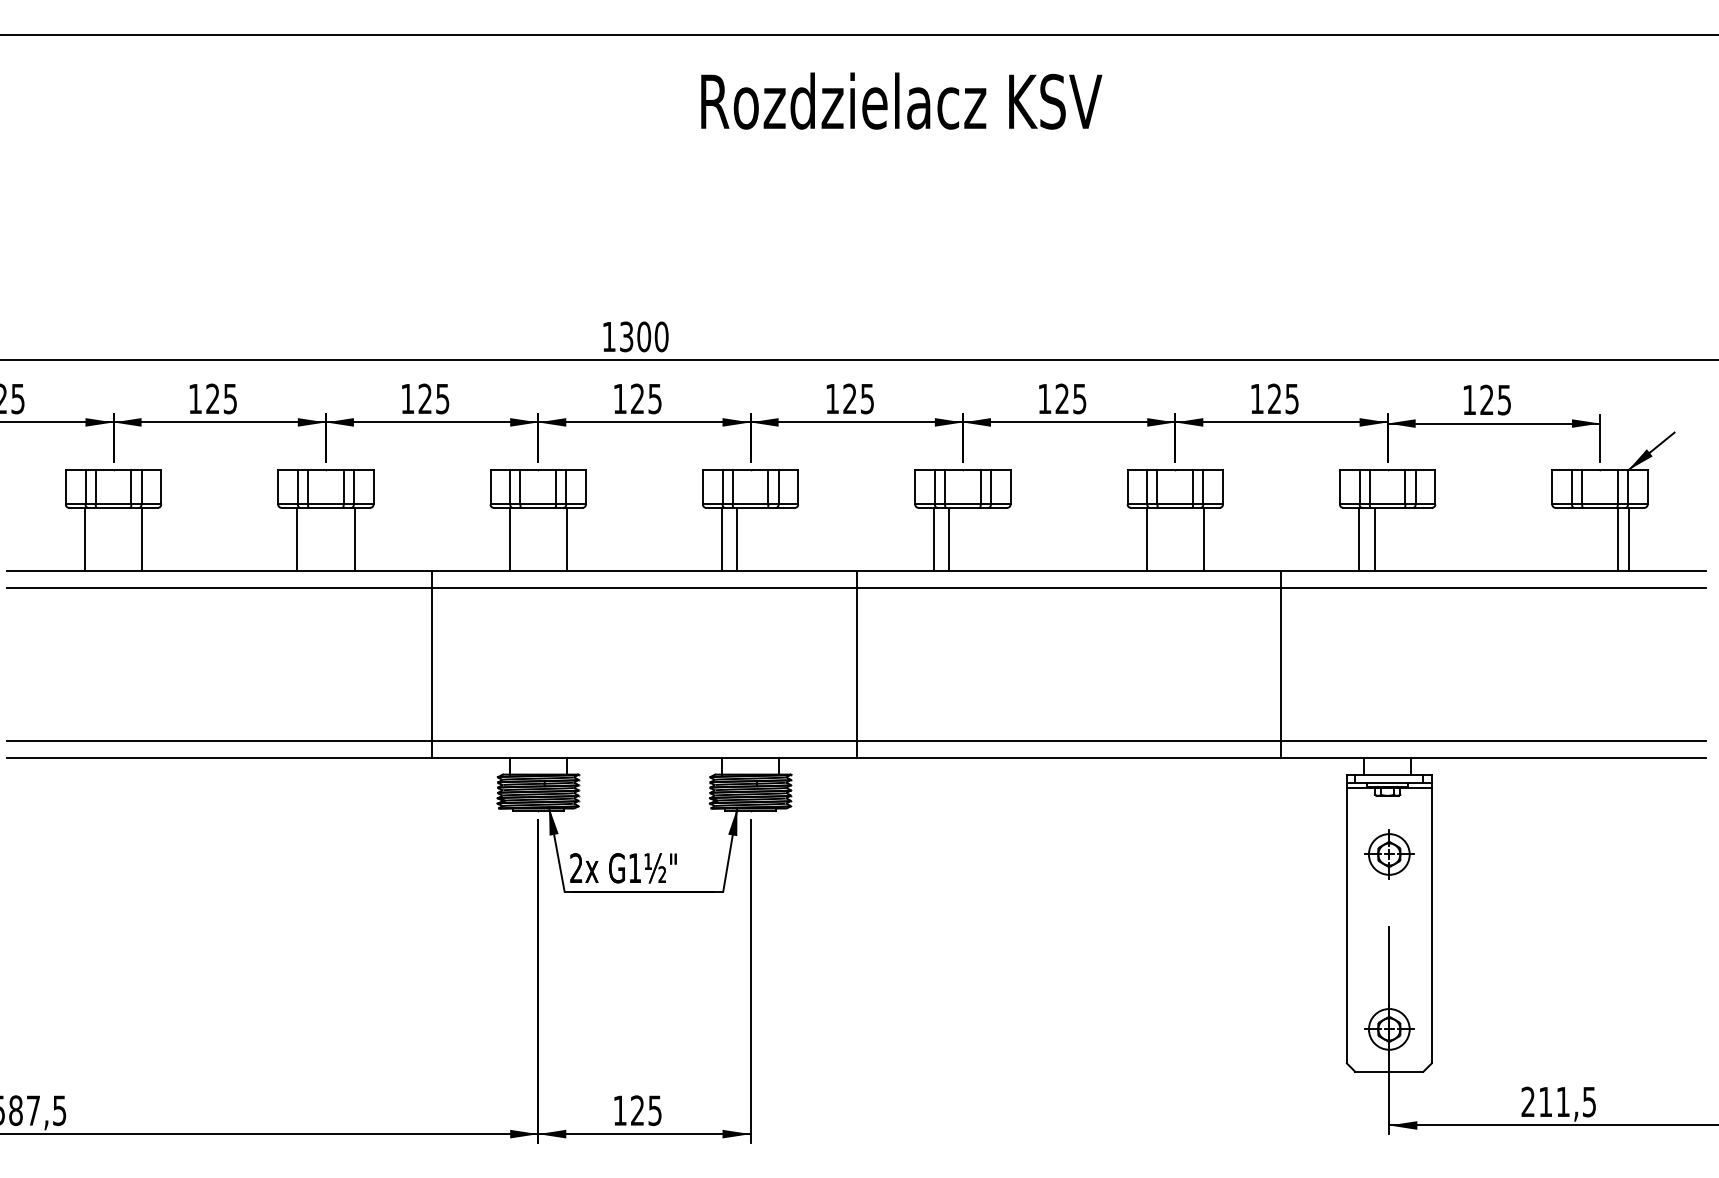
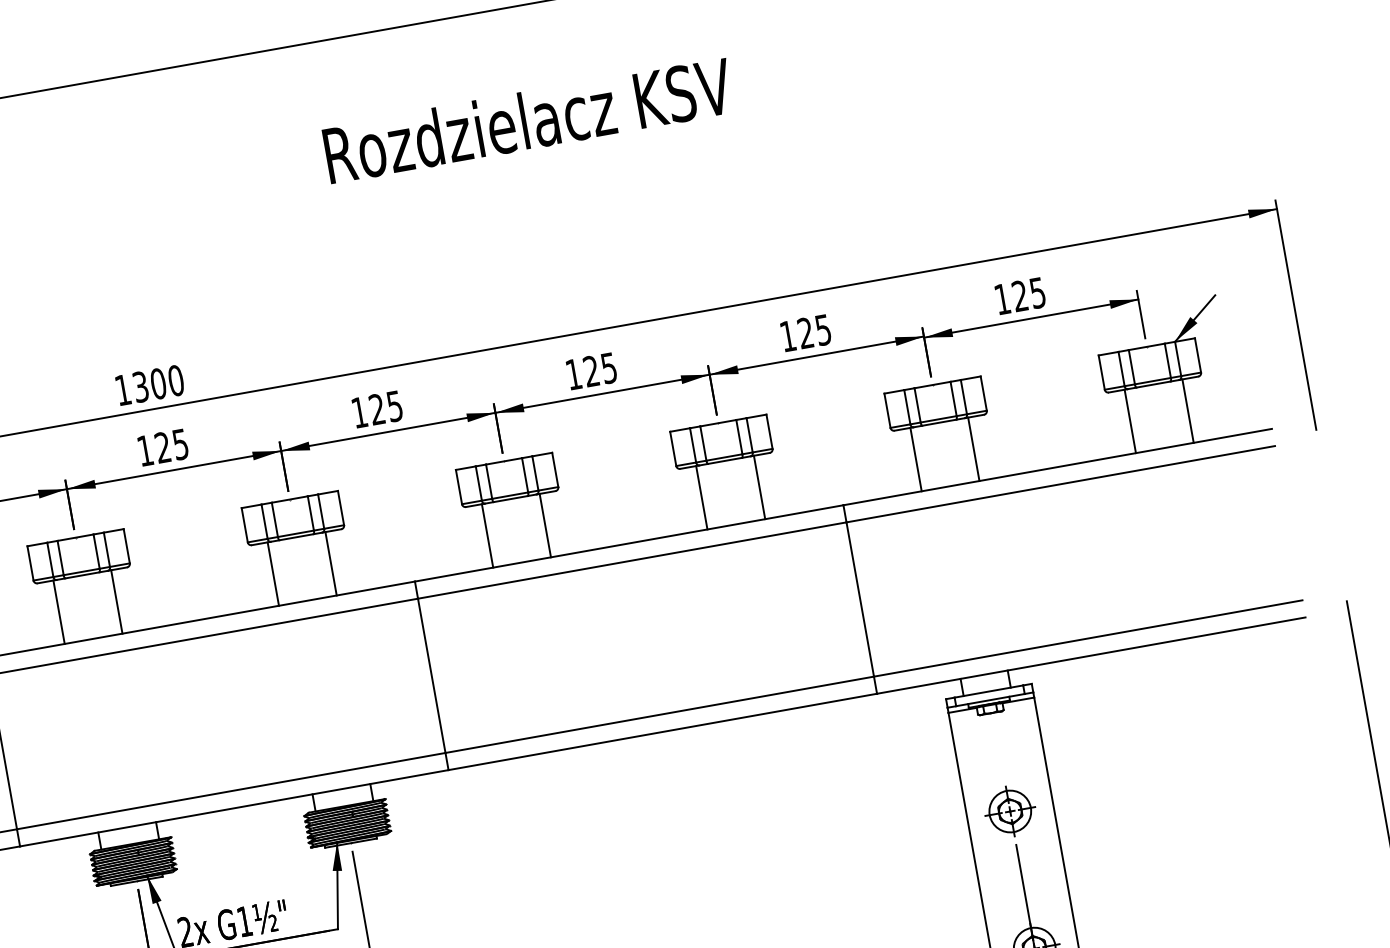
text: (901, 100) -> (528, 119), moved
line: (737, 538) -> (331, 562), moved
line: (948, 538) -> (545, 524), moved
line: (1375, 538) -> (973, 448), moved
line: (1618, 538) -> (1130, 420), moved
part: (1389, 854) -> (1010, 811), moved

